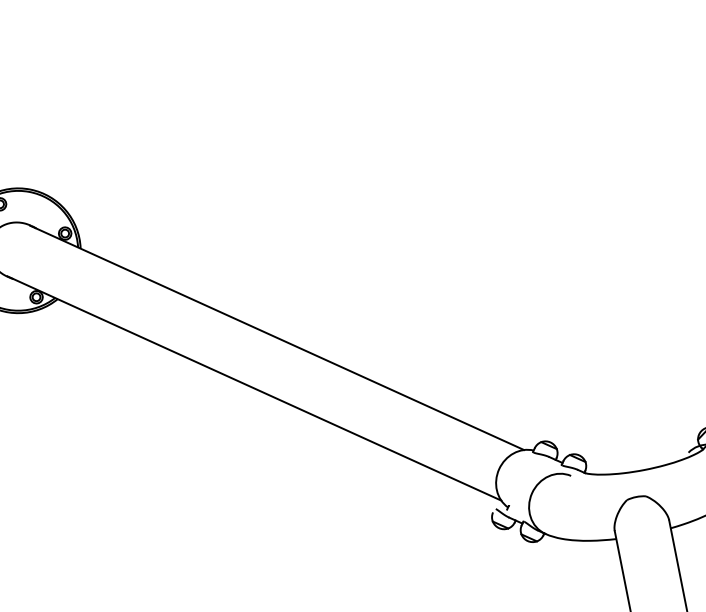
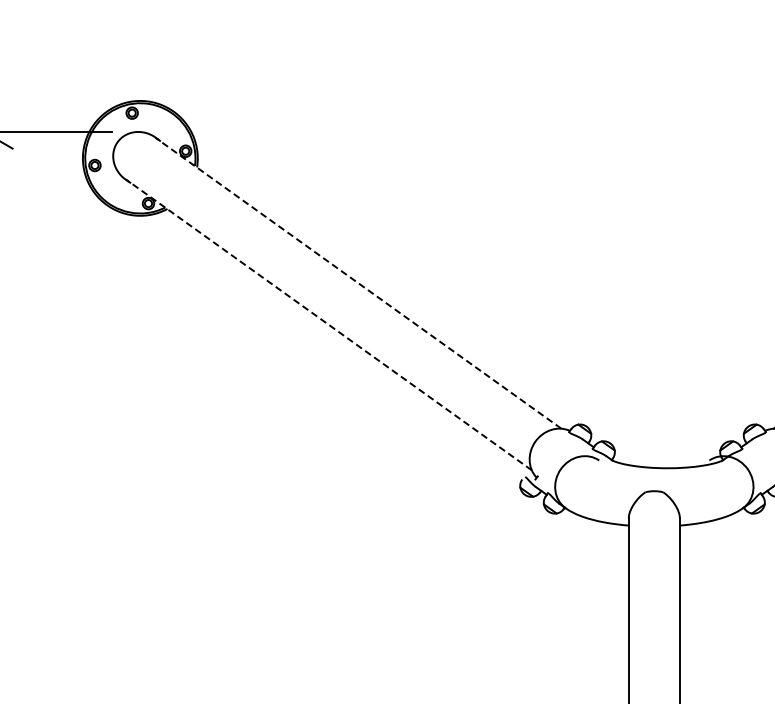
line: (277, 338) -> (358, 283), solid -> dashed
line: (253, 388) -> (328, 324), solid -> dashed

